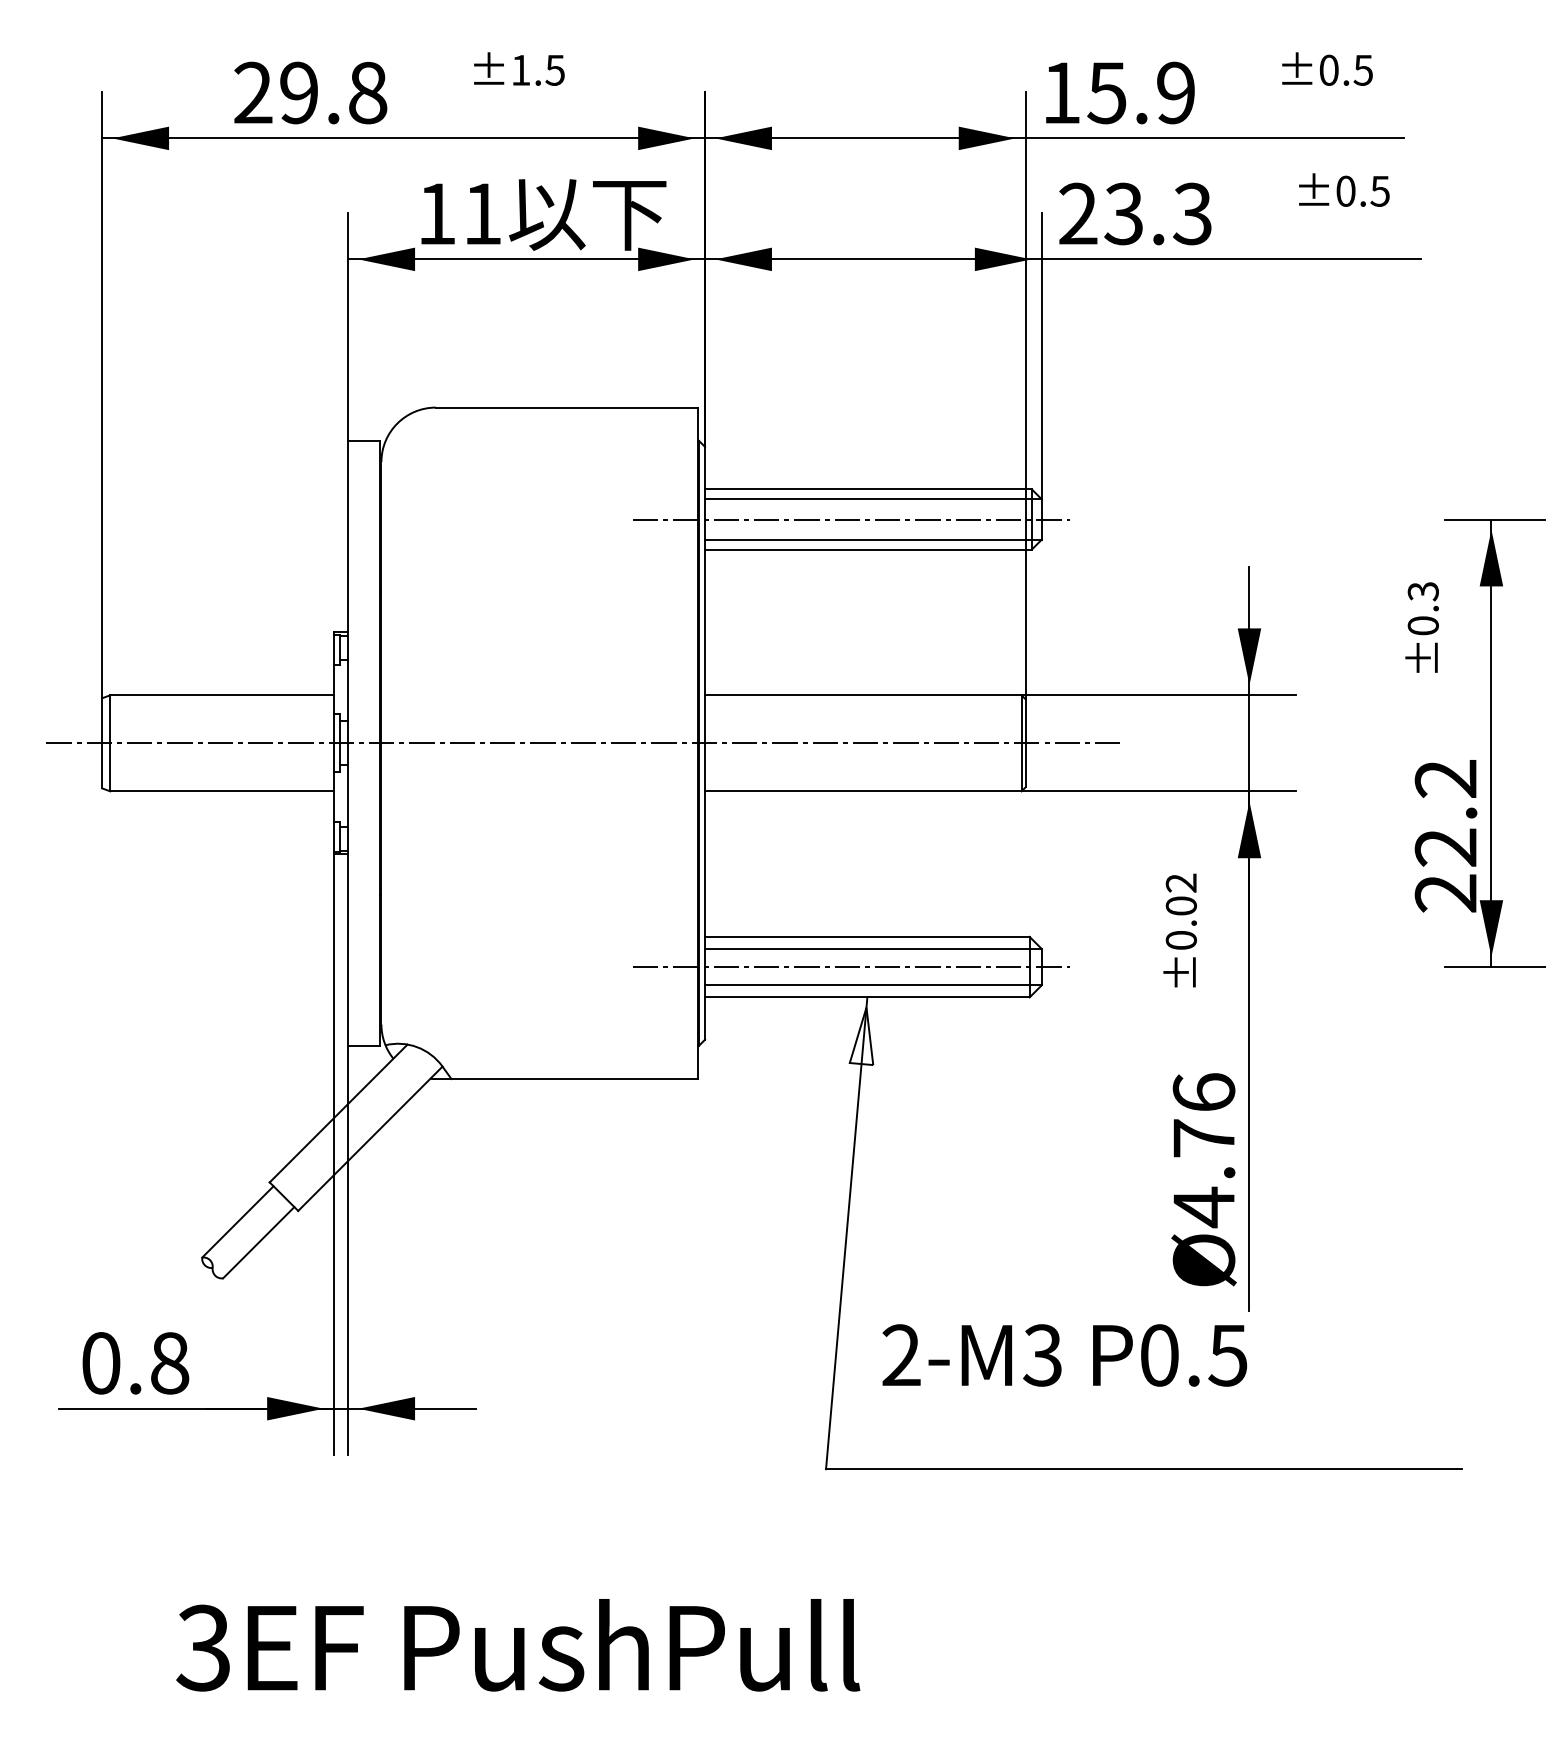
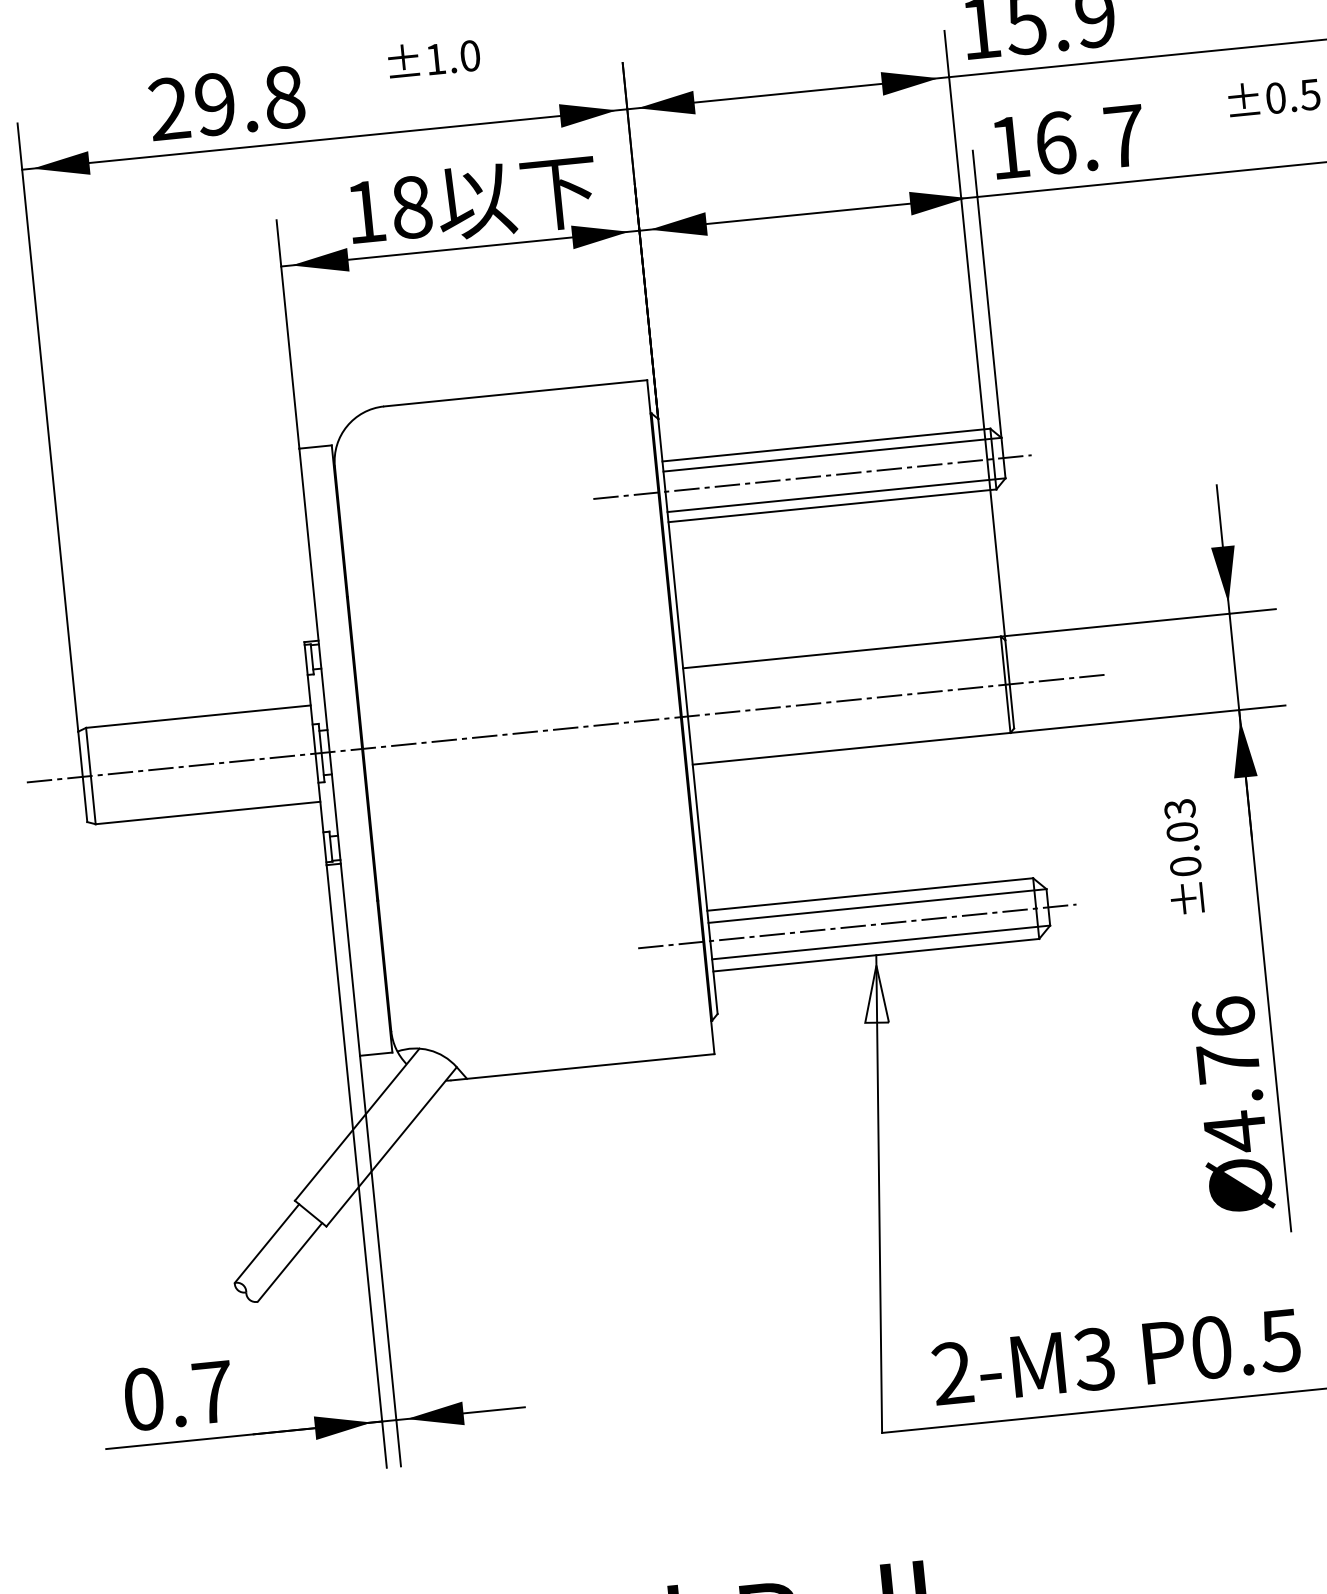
text: (554, 69) -> (469, 55), ±1.5 -> ±1.0
text: (482, 213) -> (411, 206), 11 -> 18
text: (1135, 213) -> (1066, 141), 23.3 -> 16.7
text: (1181, 882) -> (1180, 808), ±0.02 -> ±0.03
text: (1064, 1355) -> (1116, 1357), moved
text: (170, 1363) -> (213, 1392), 0.8 -> 0.7

